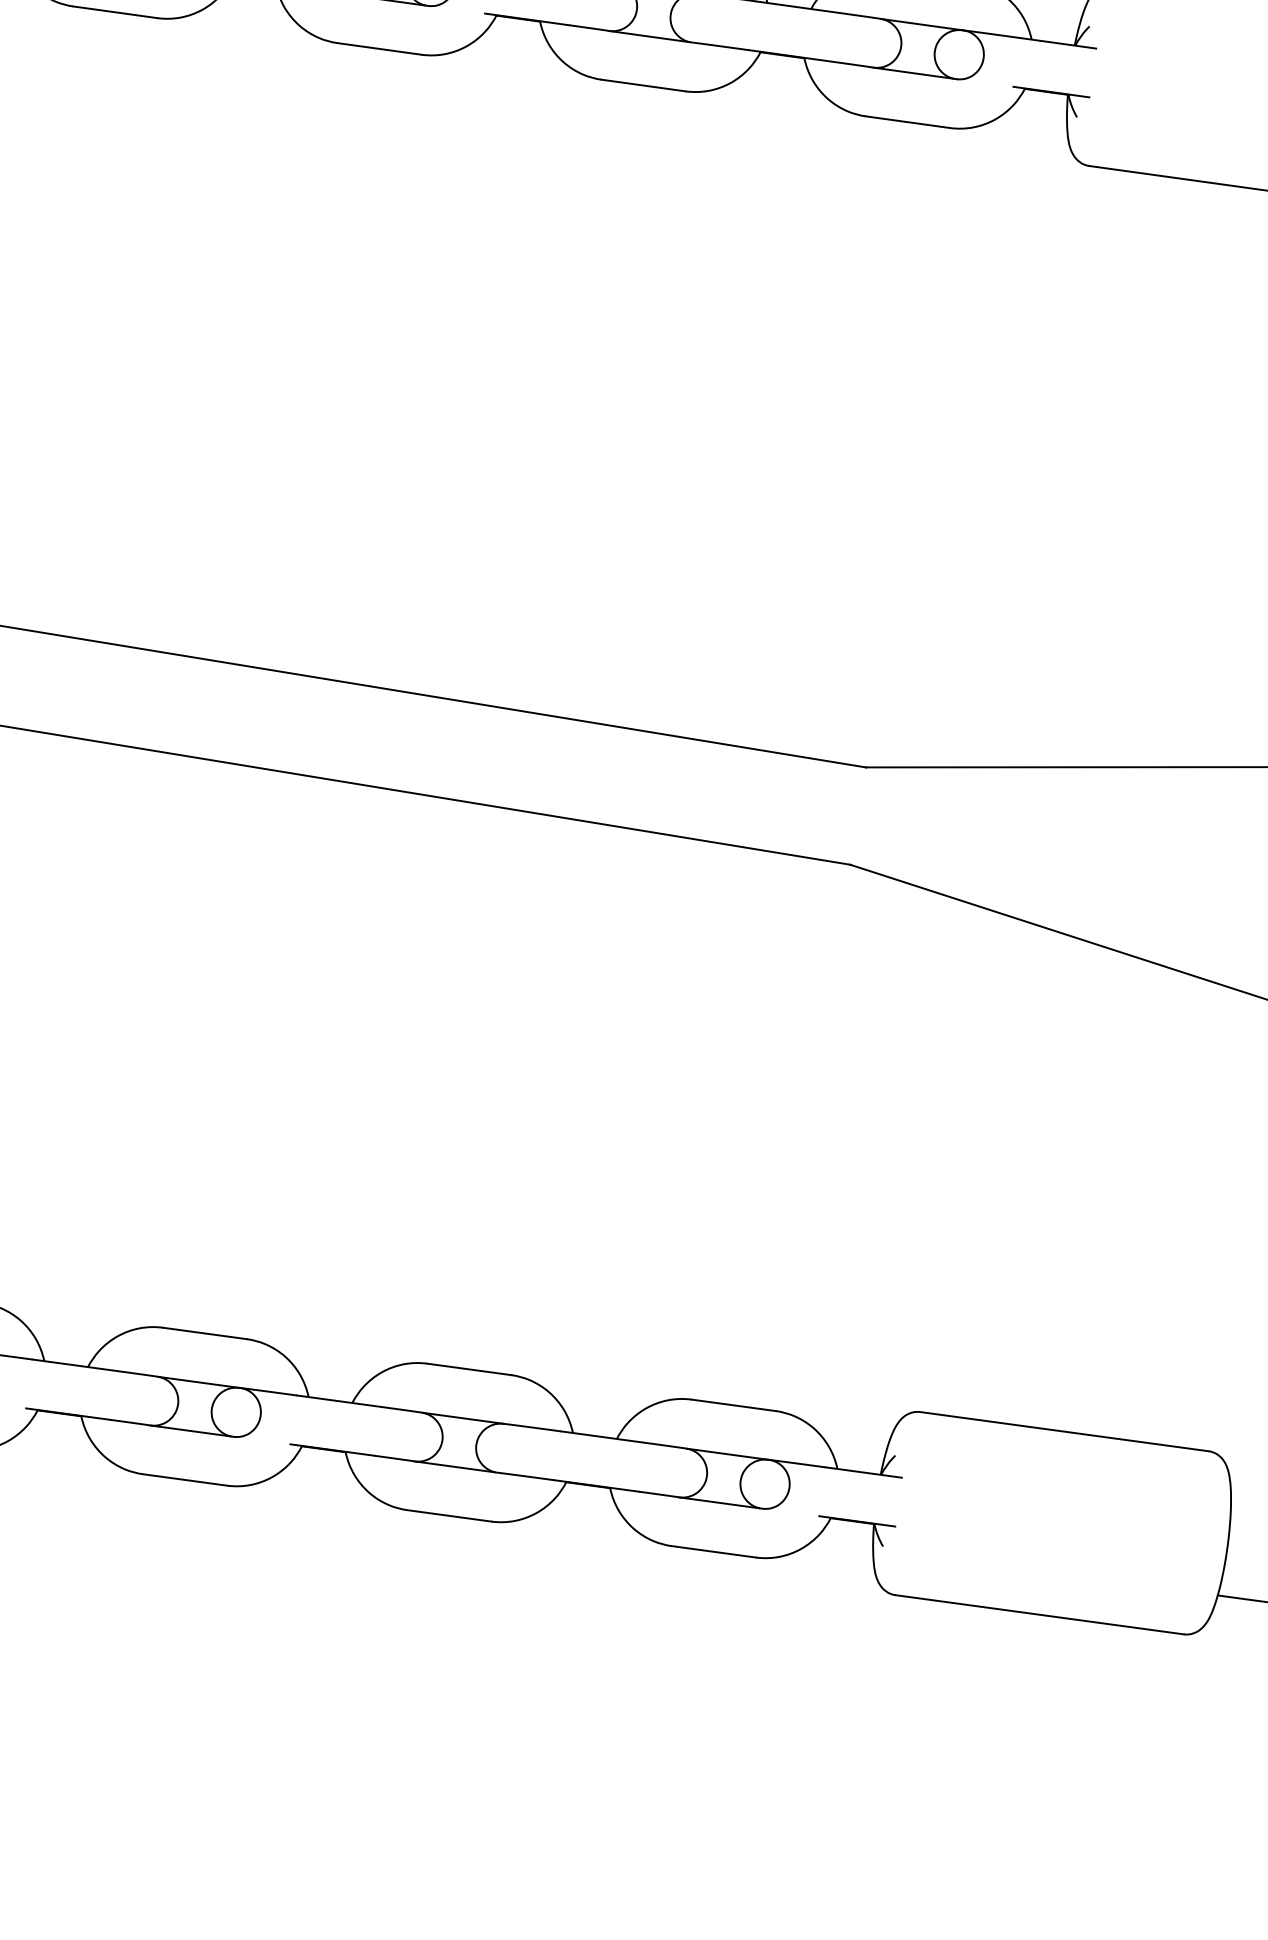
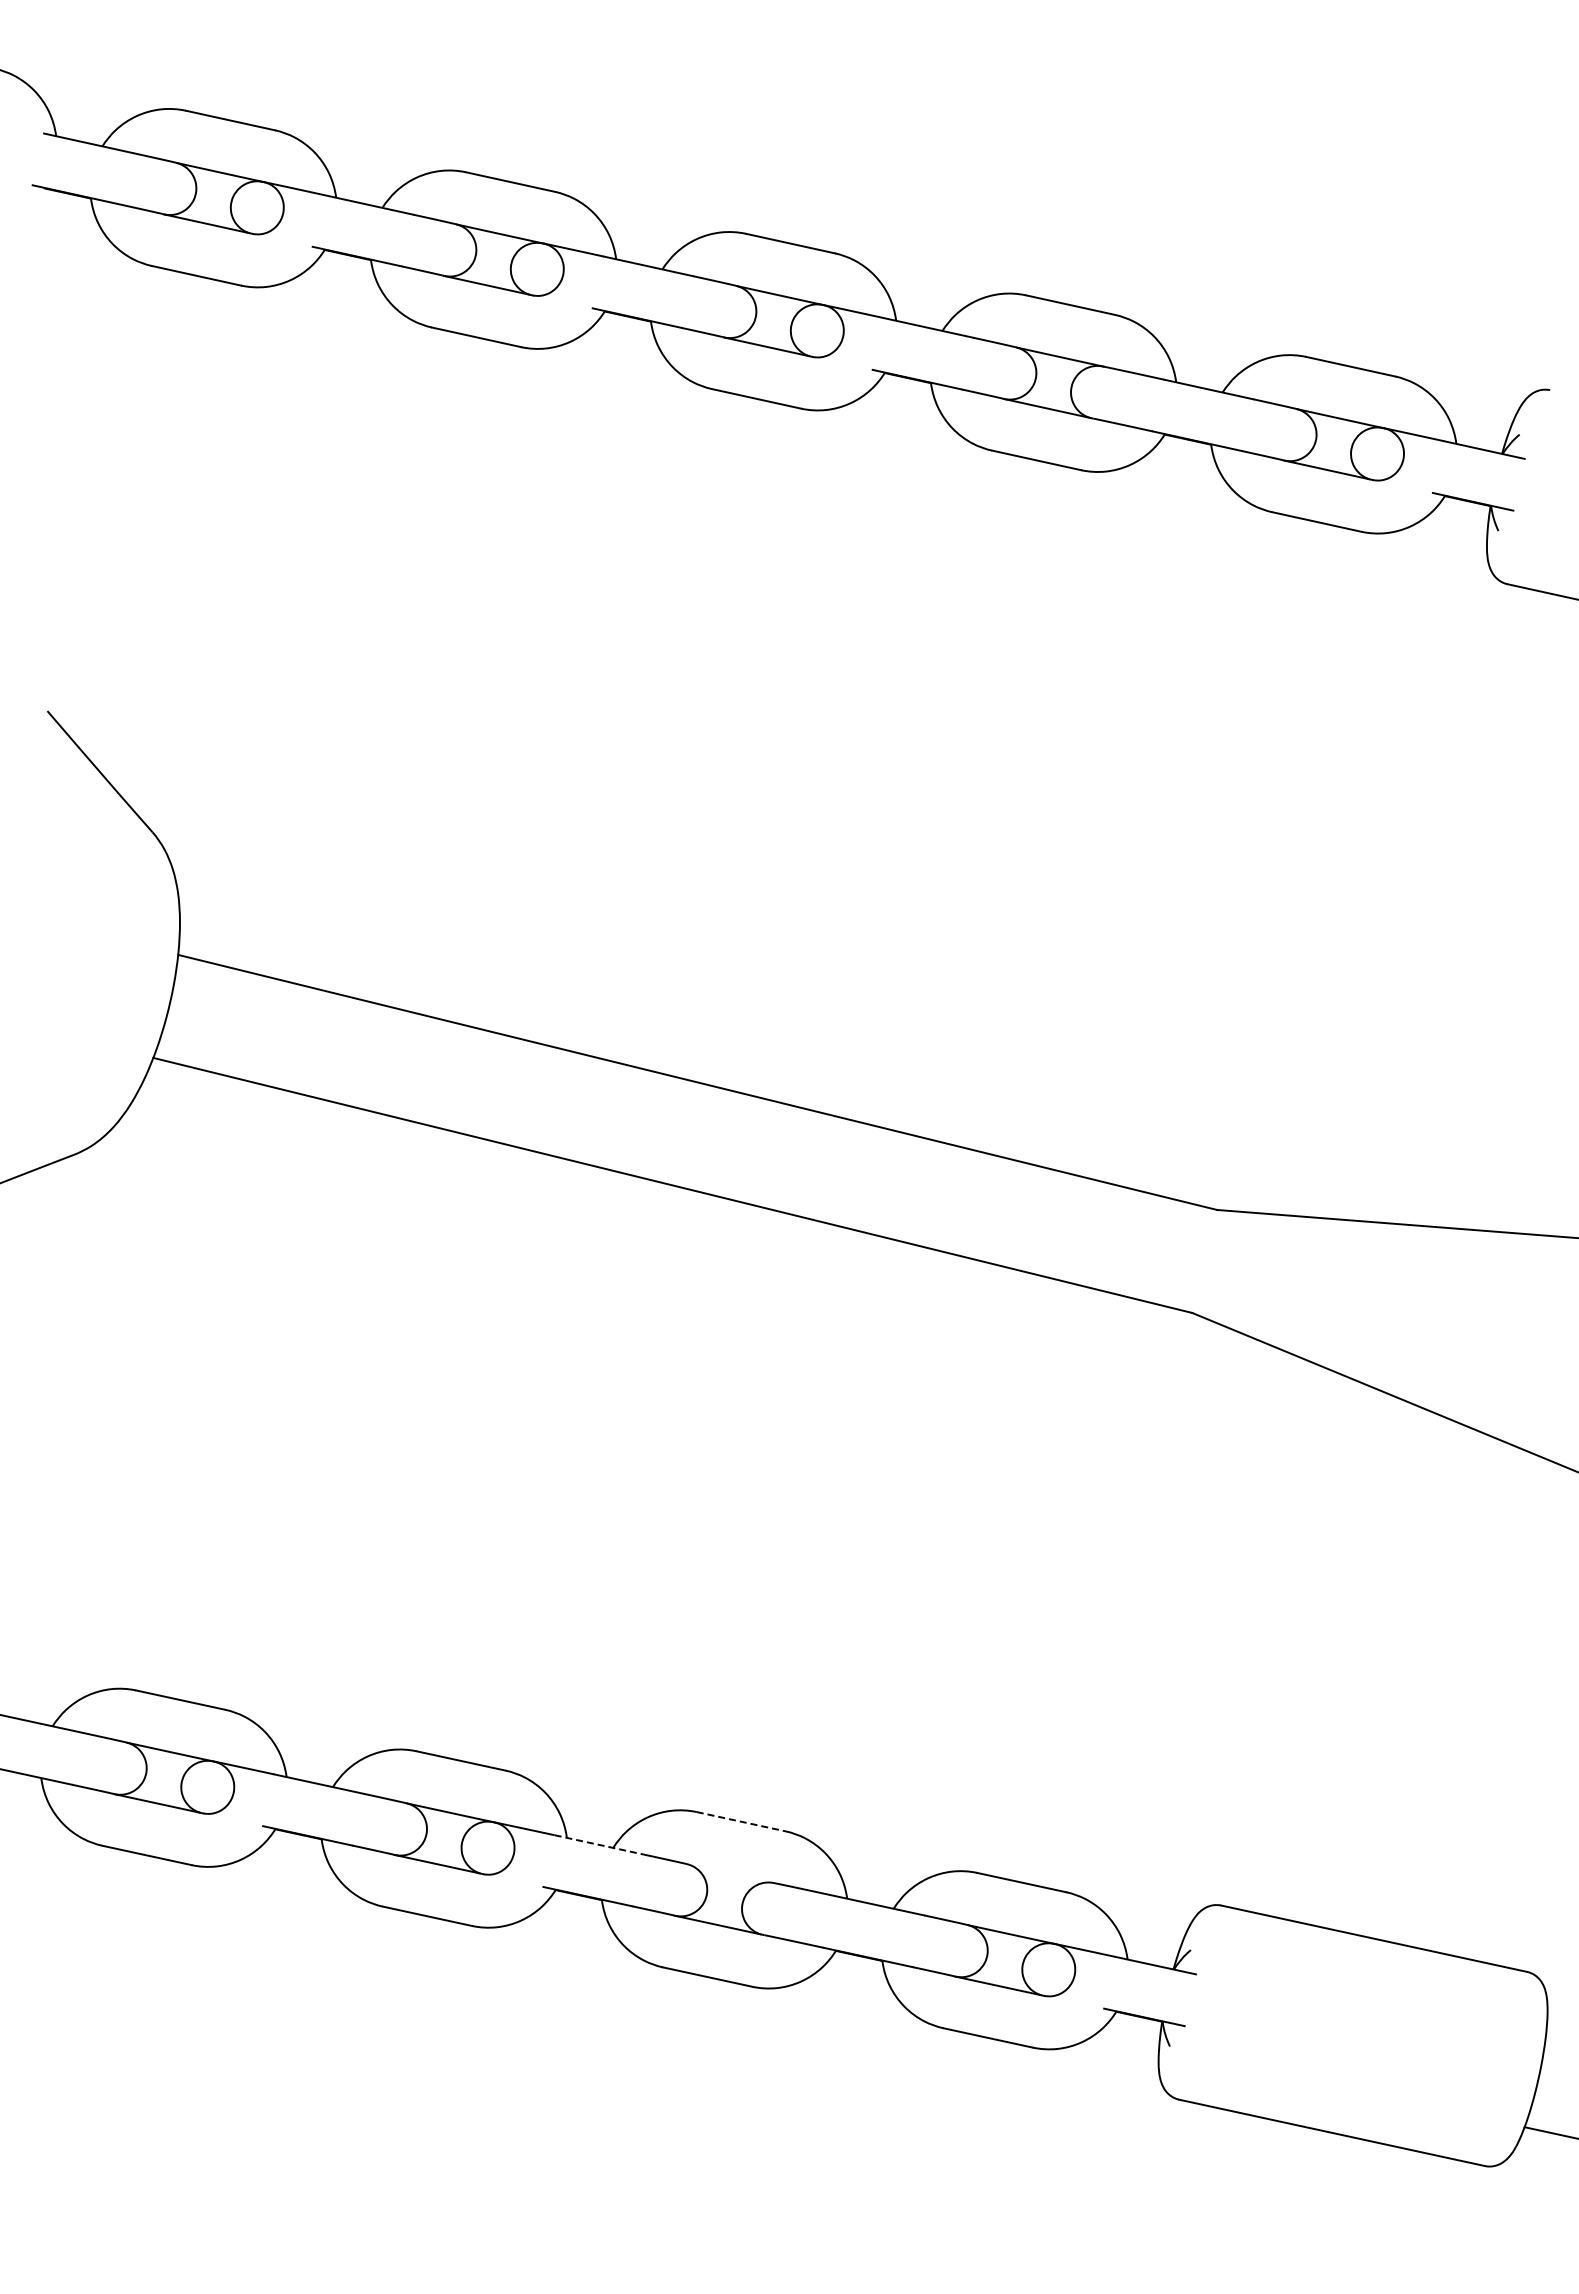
line: (469, 1369) -> (741, 1821), solid -> dashed
line: (339, 1400) -> (599, 1844), solid -> dashed
line: (462, 1418) -> (730, 1873), removed

